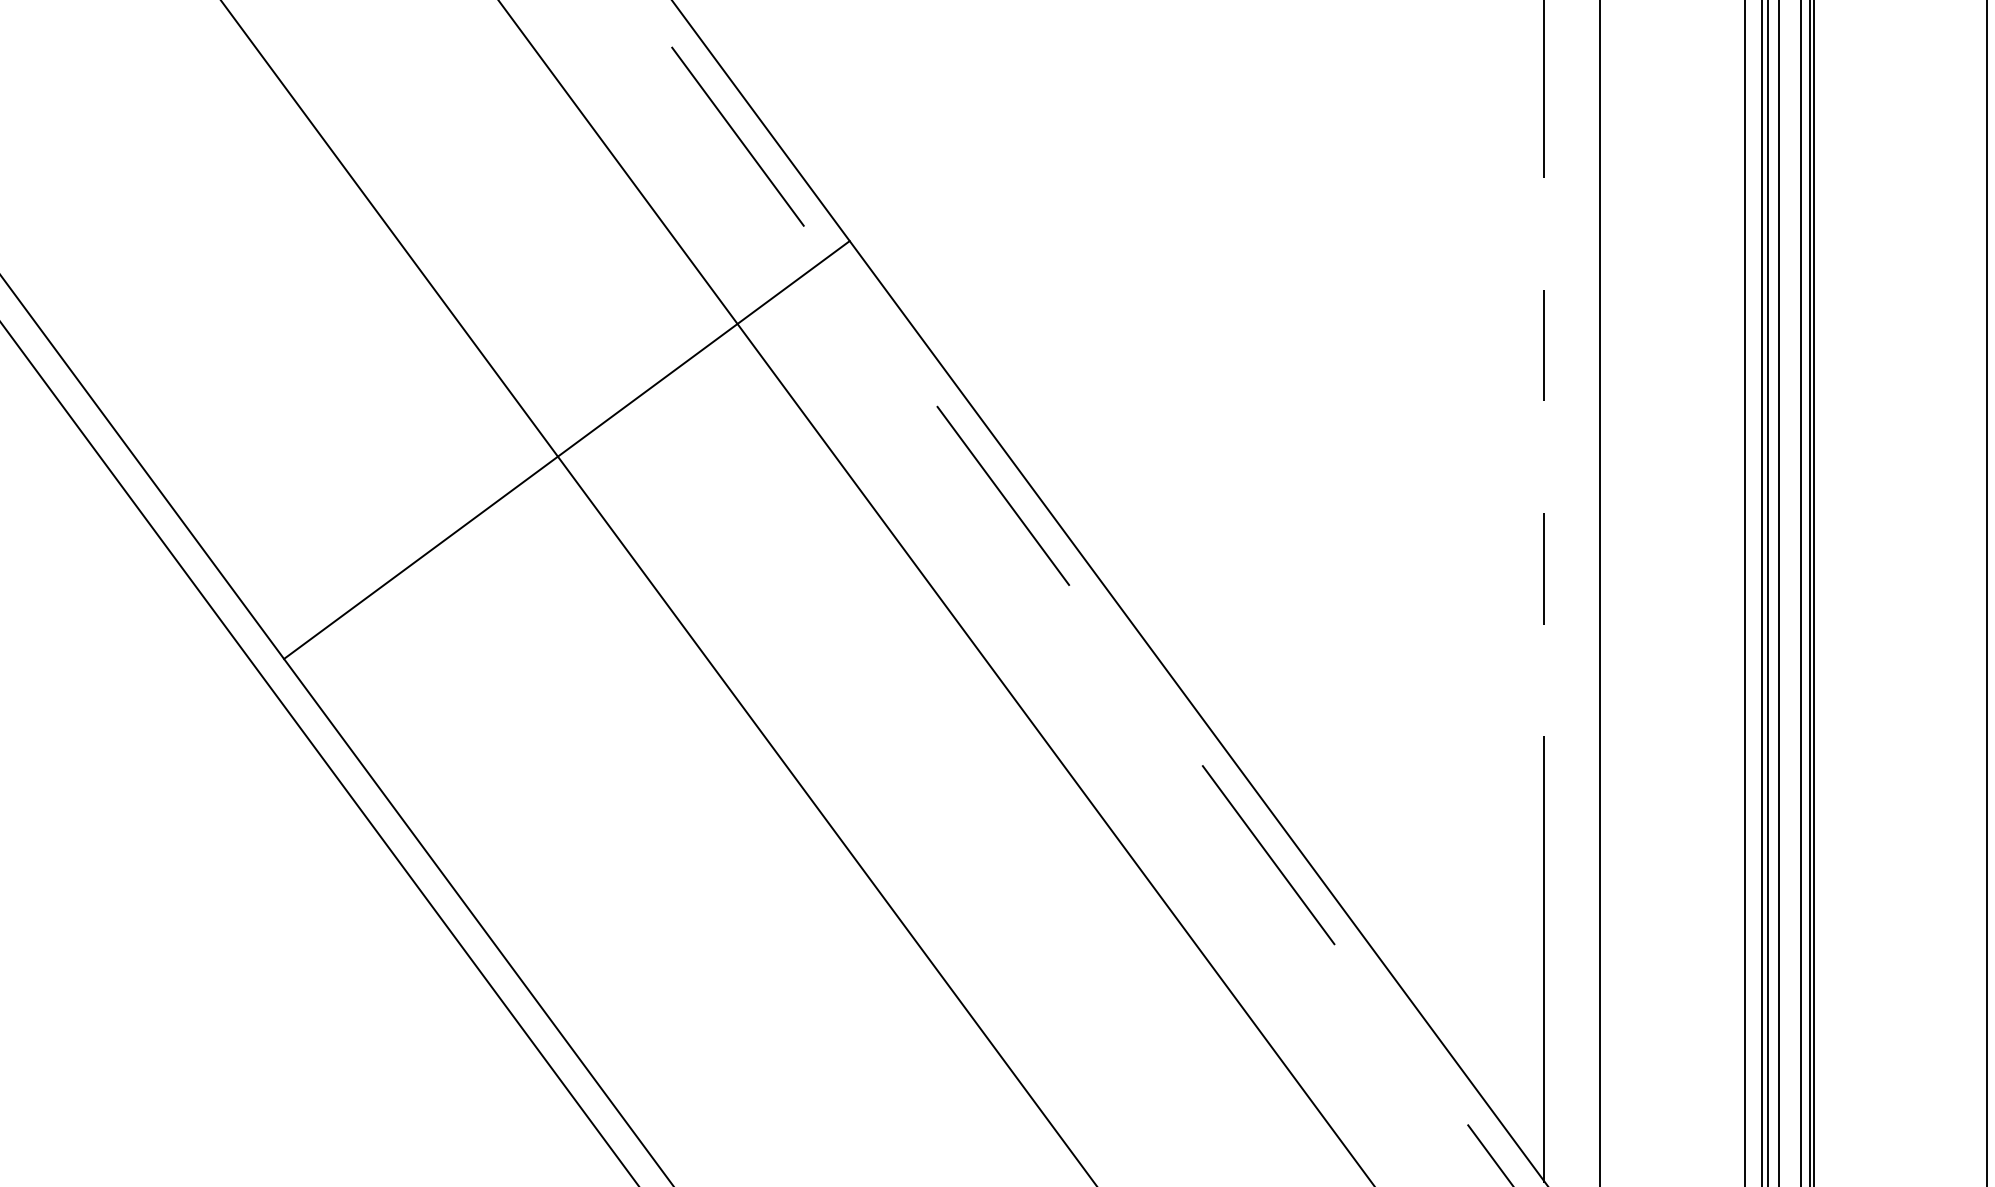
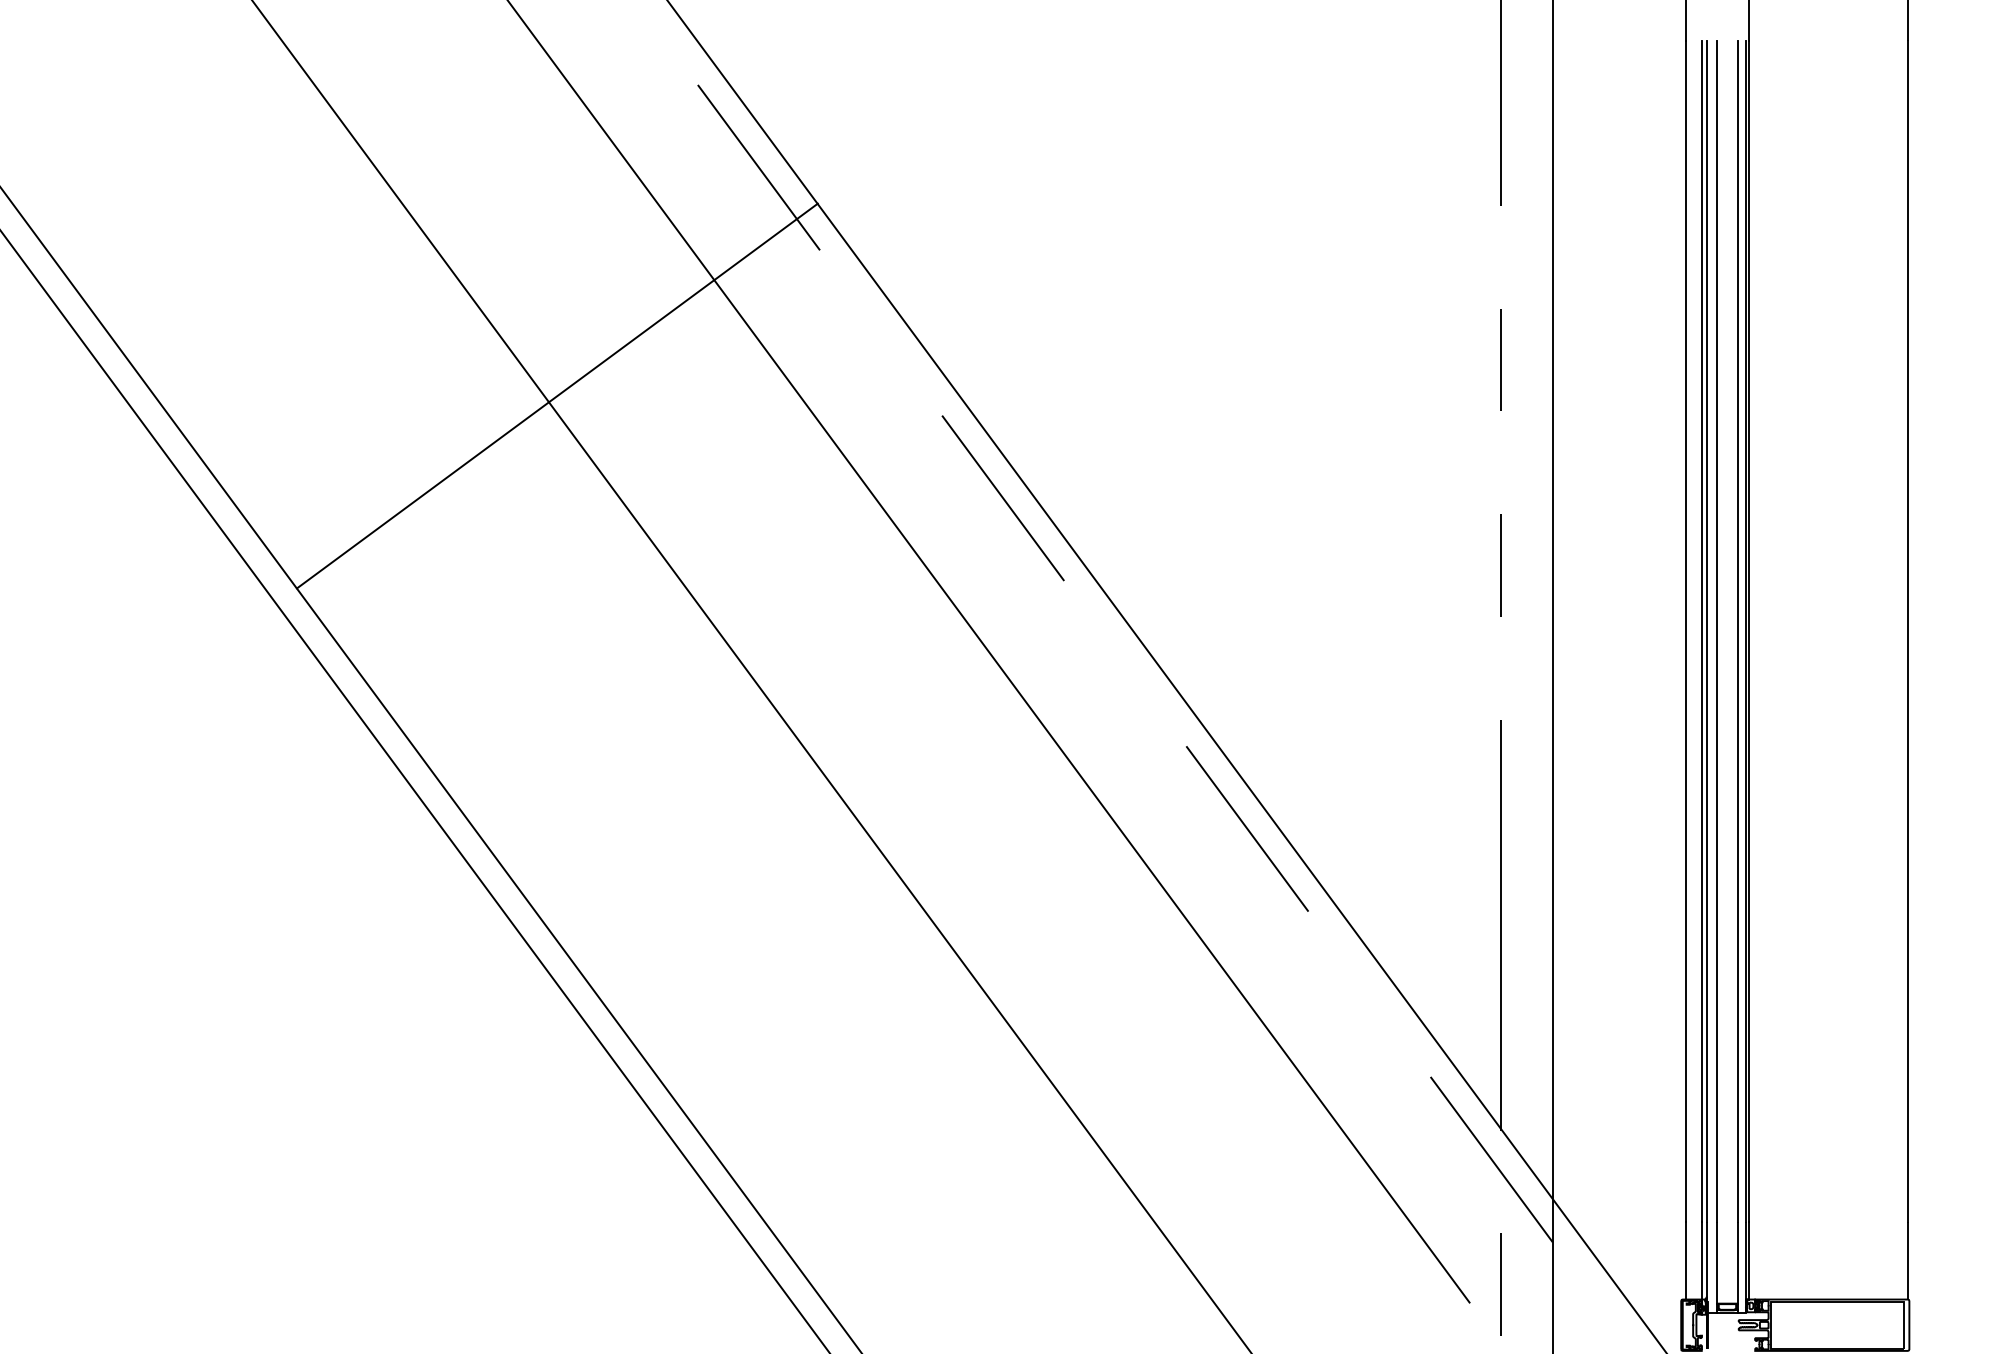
line: (566, 449) -> (557, 395), moved

